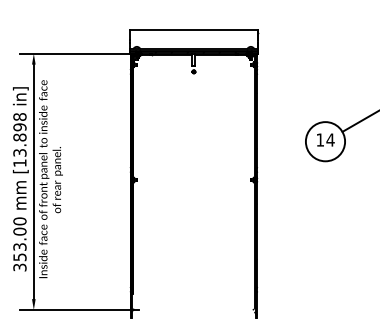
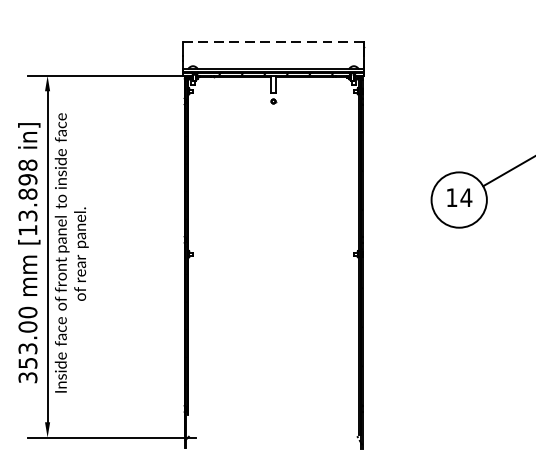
line: (194, 29) -> (274, 41), solid -> dashed

